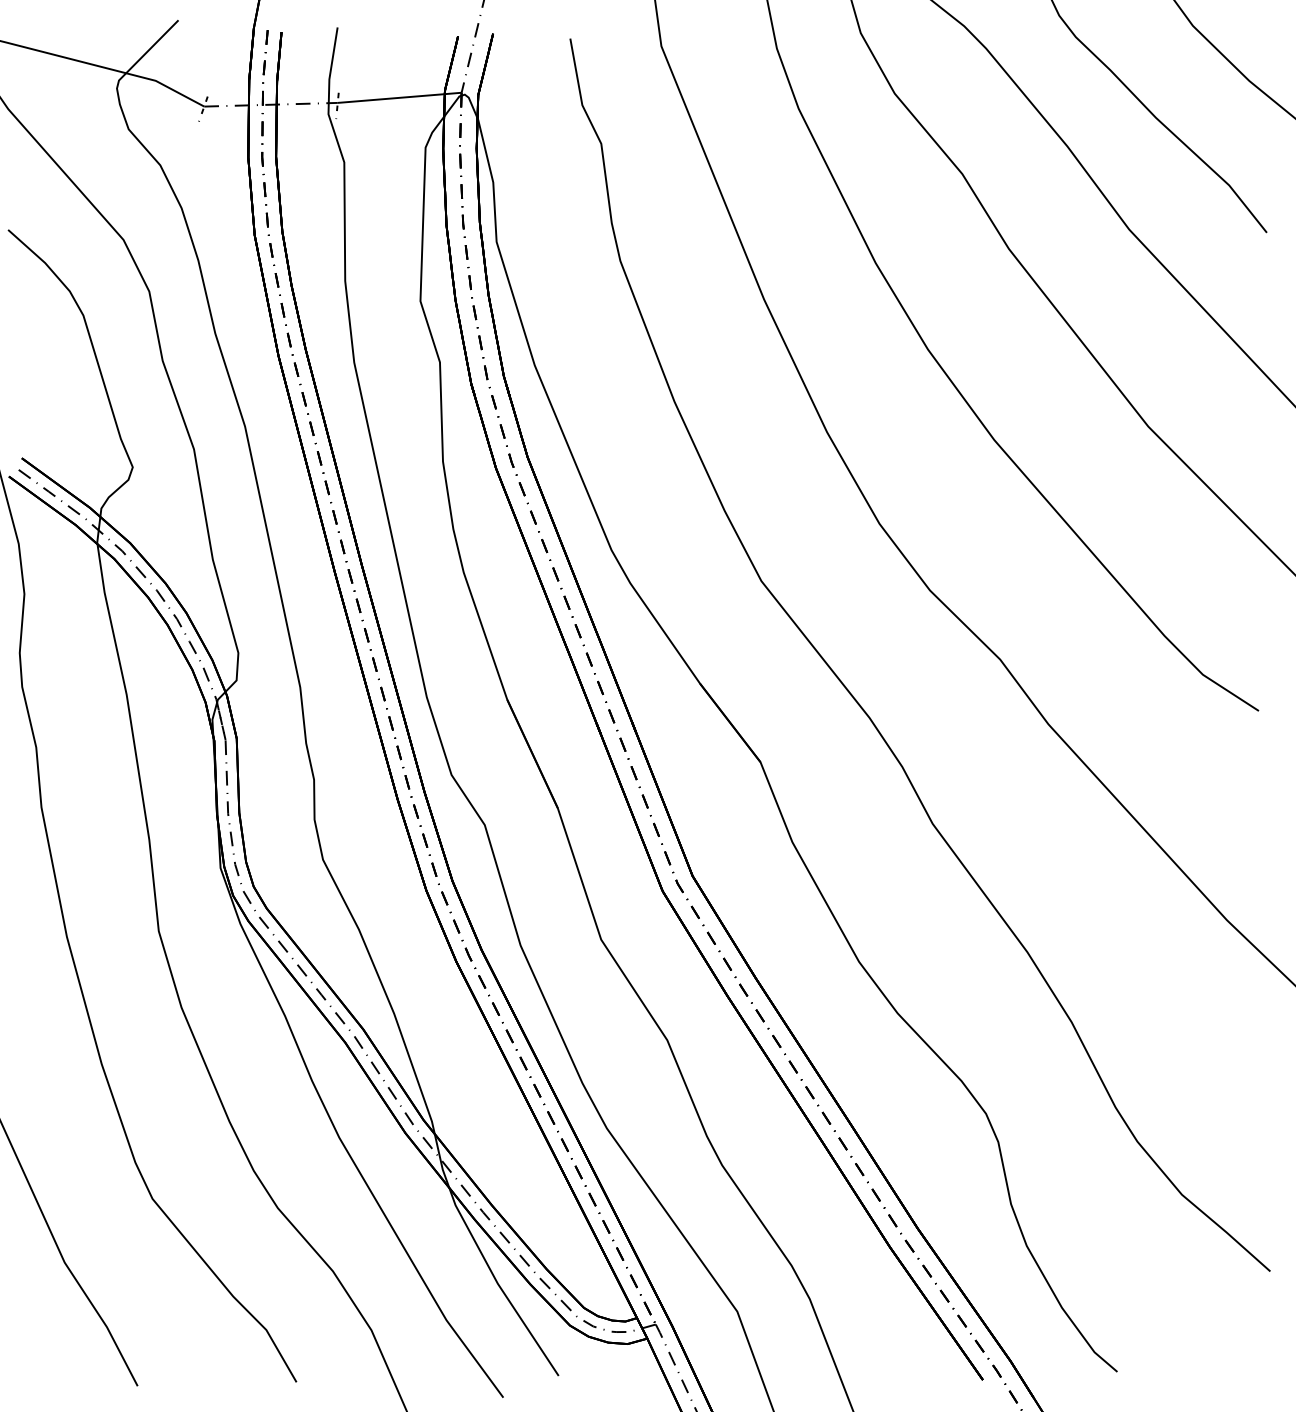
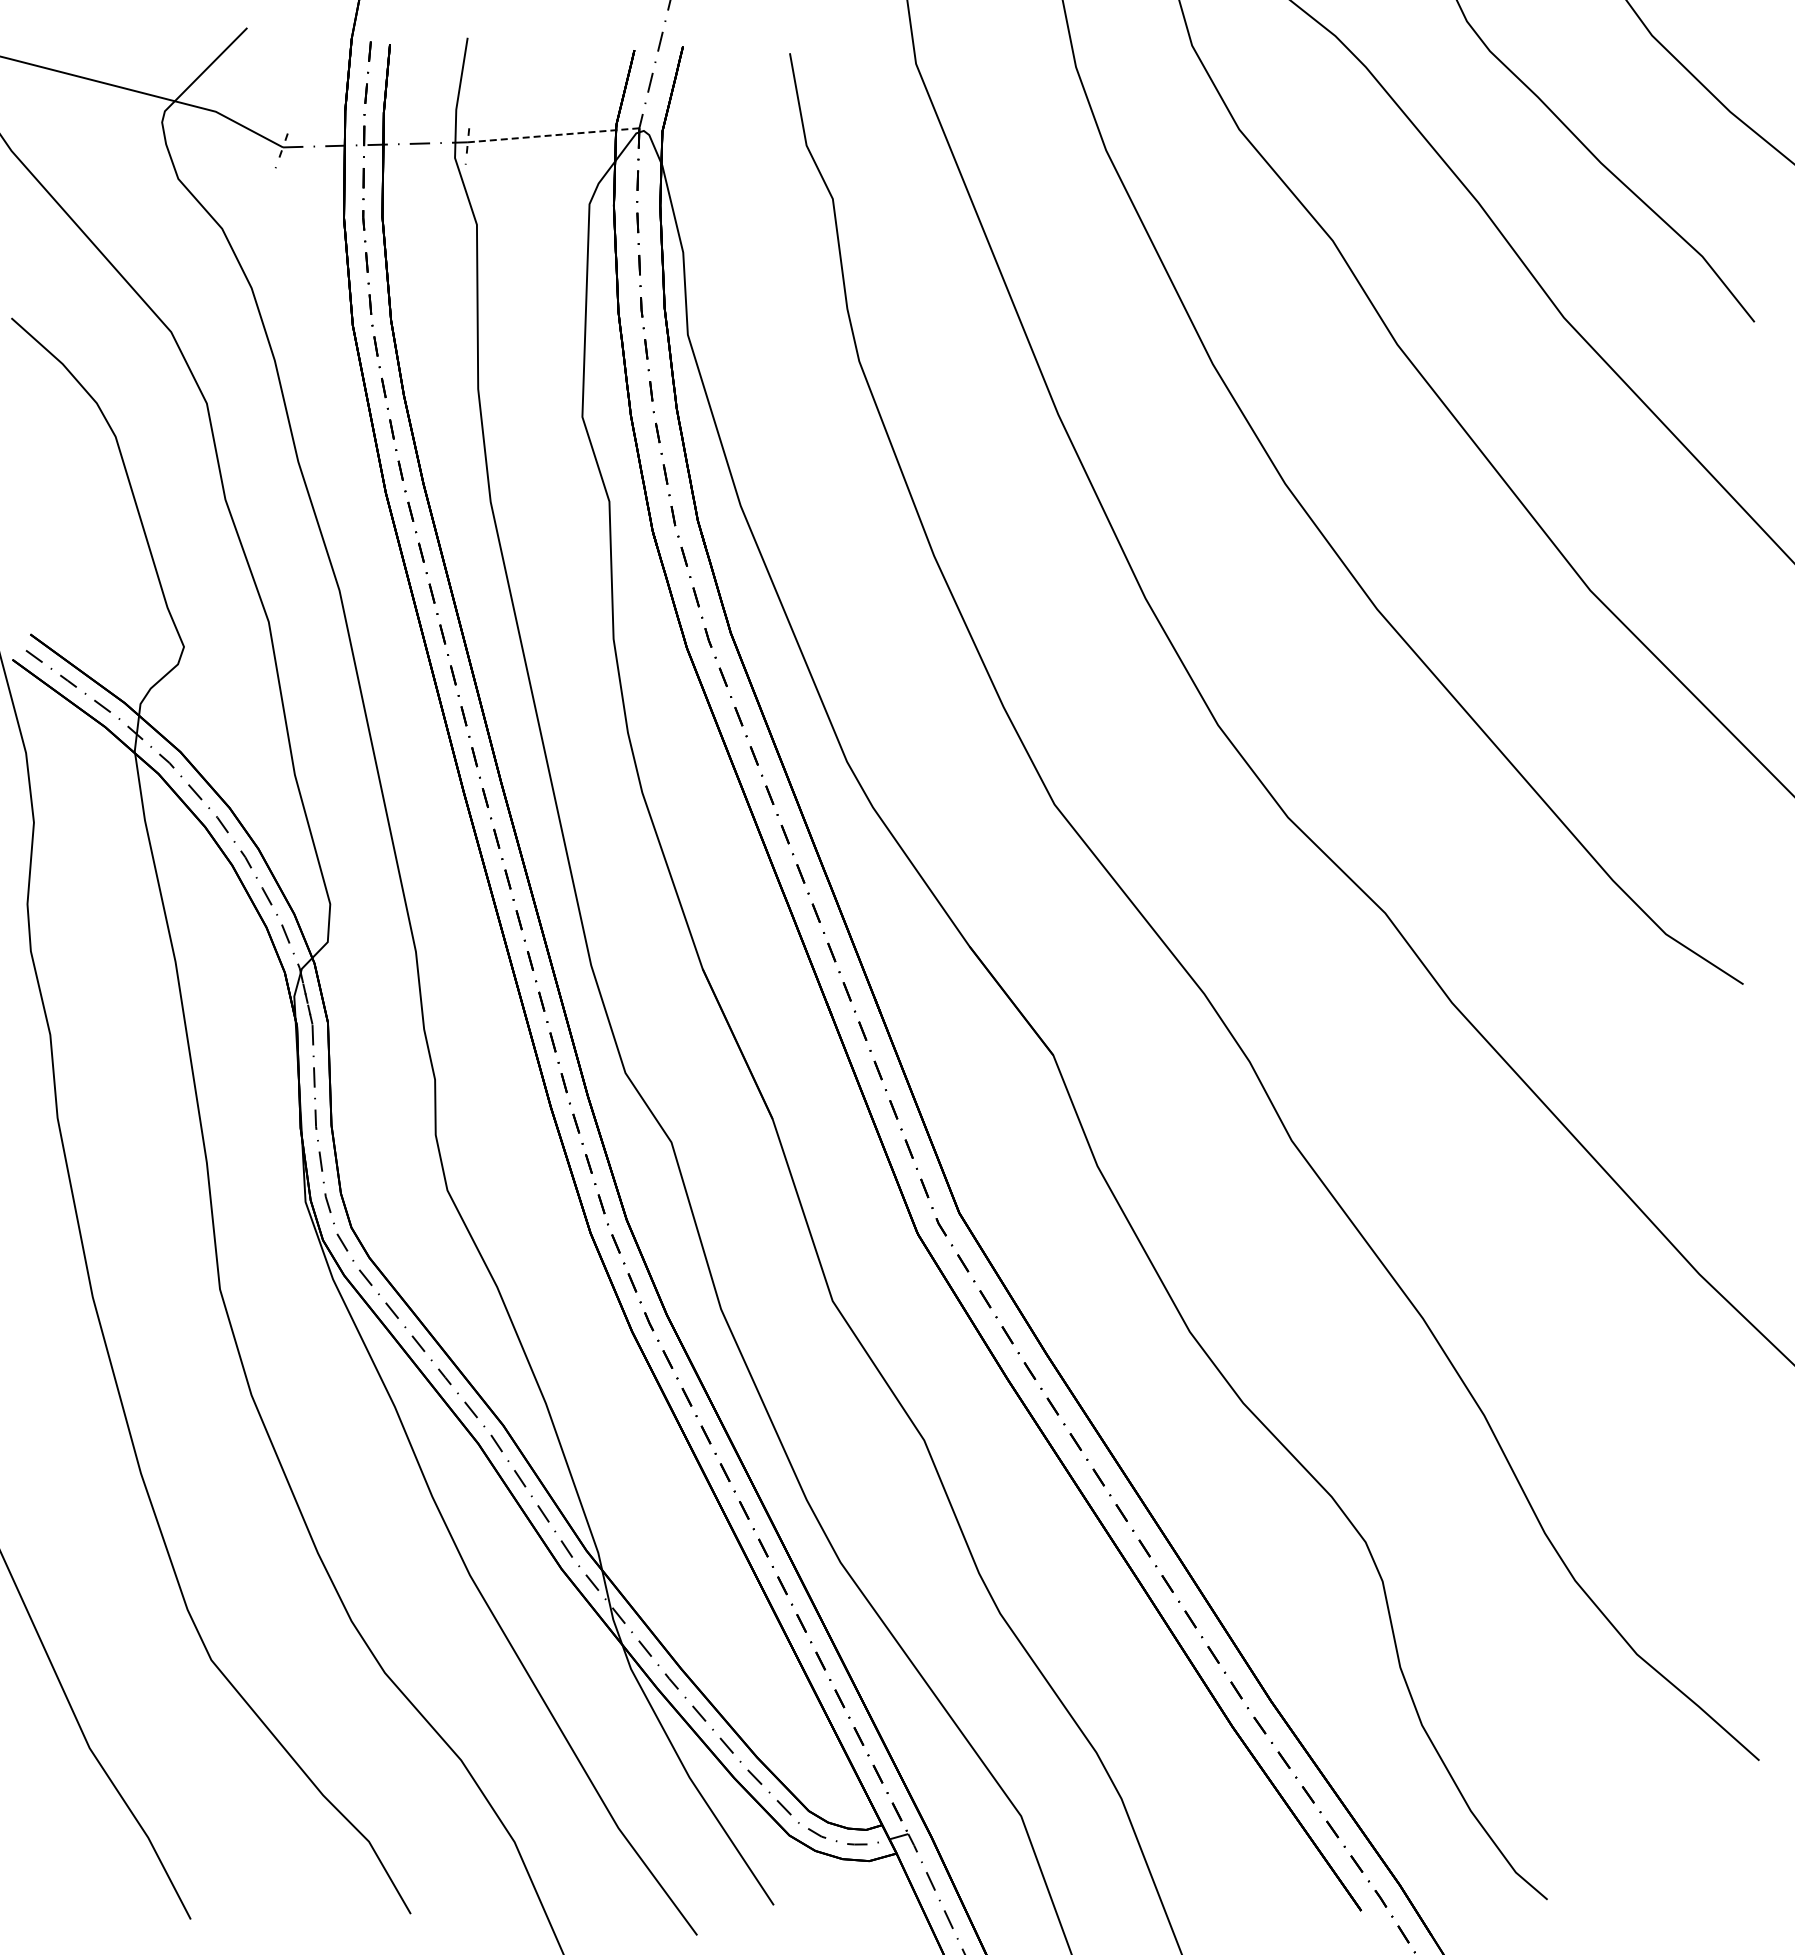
line: (400, 97) -> (554, 135), solid -> dashed

